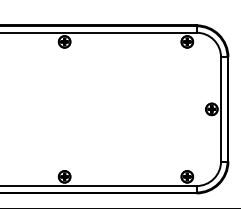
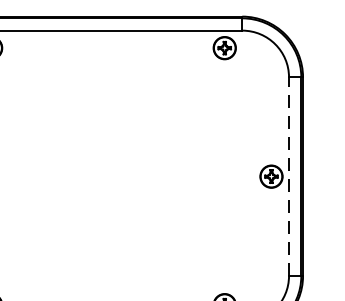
line: (221, 108) -> (289, 174), solid -> dashed

